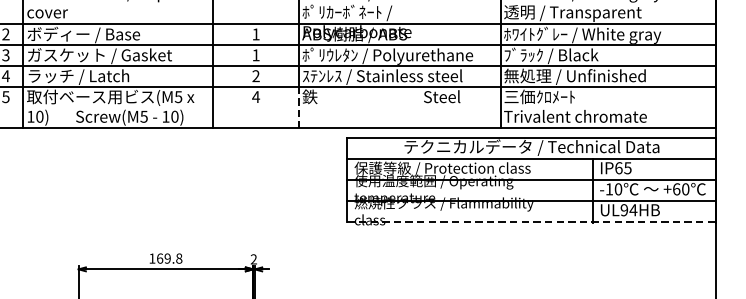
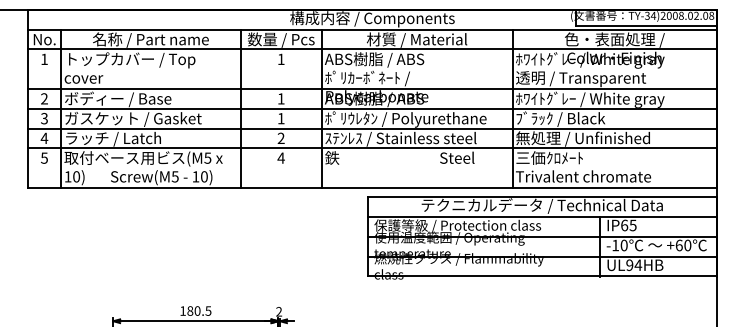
line: (298, 107) -> (321, 168), dashed -> solid
line: (532, 222) -> (542, 276), dashed -> solid
text: (169, 258) -> (199, 310), 169.8 -> 180.5

